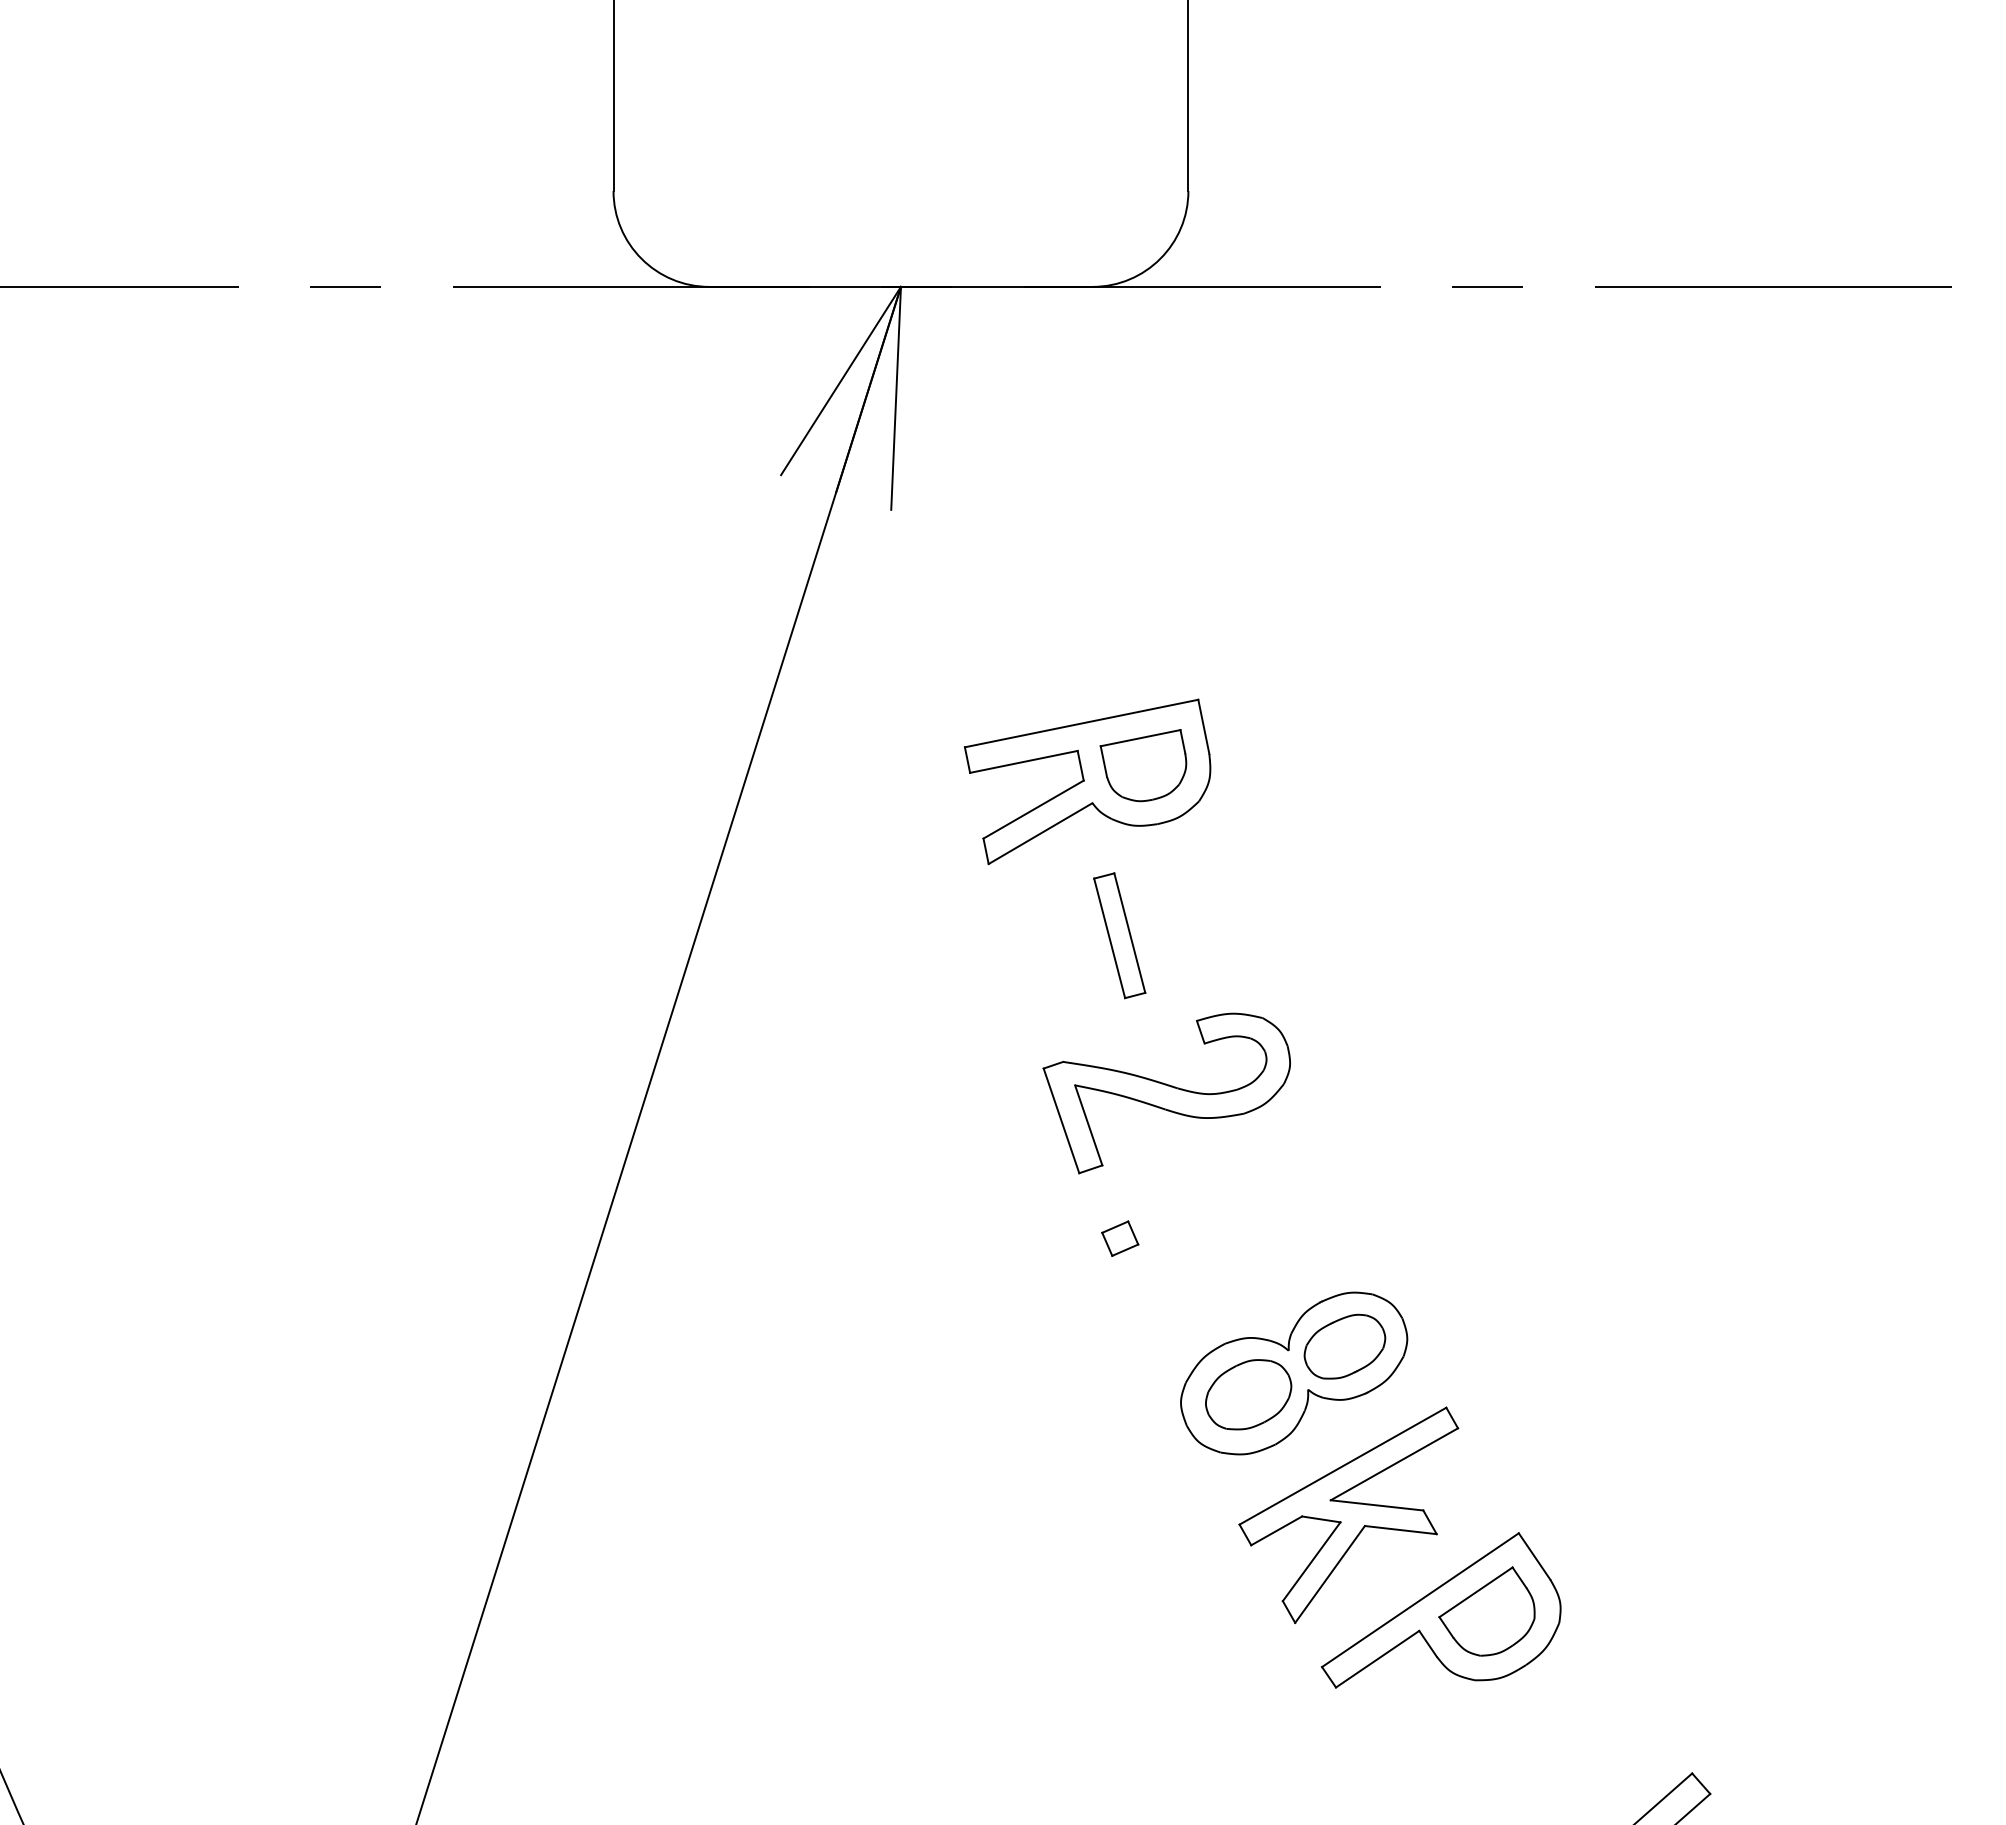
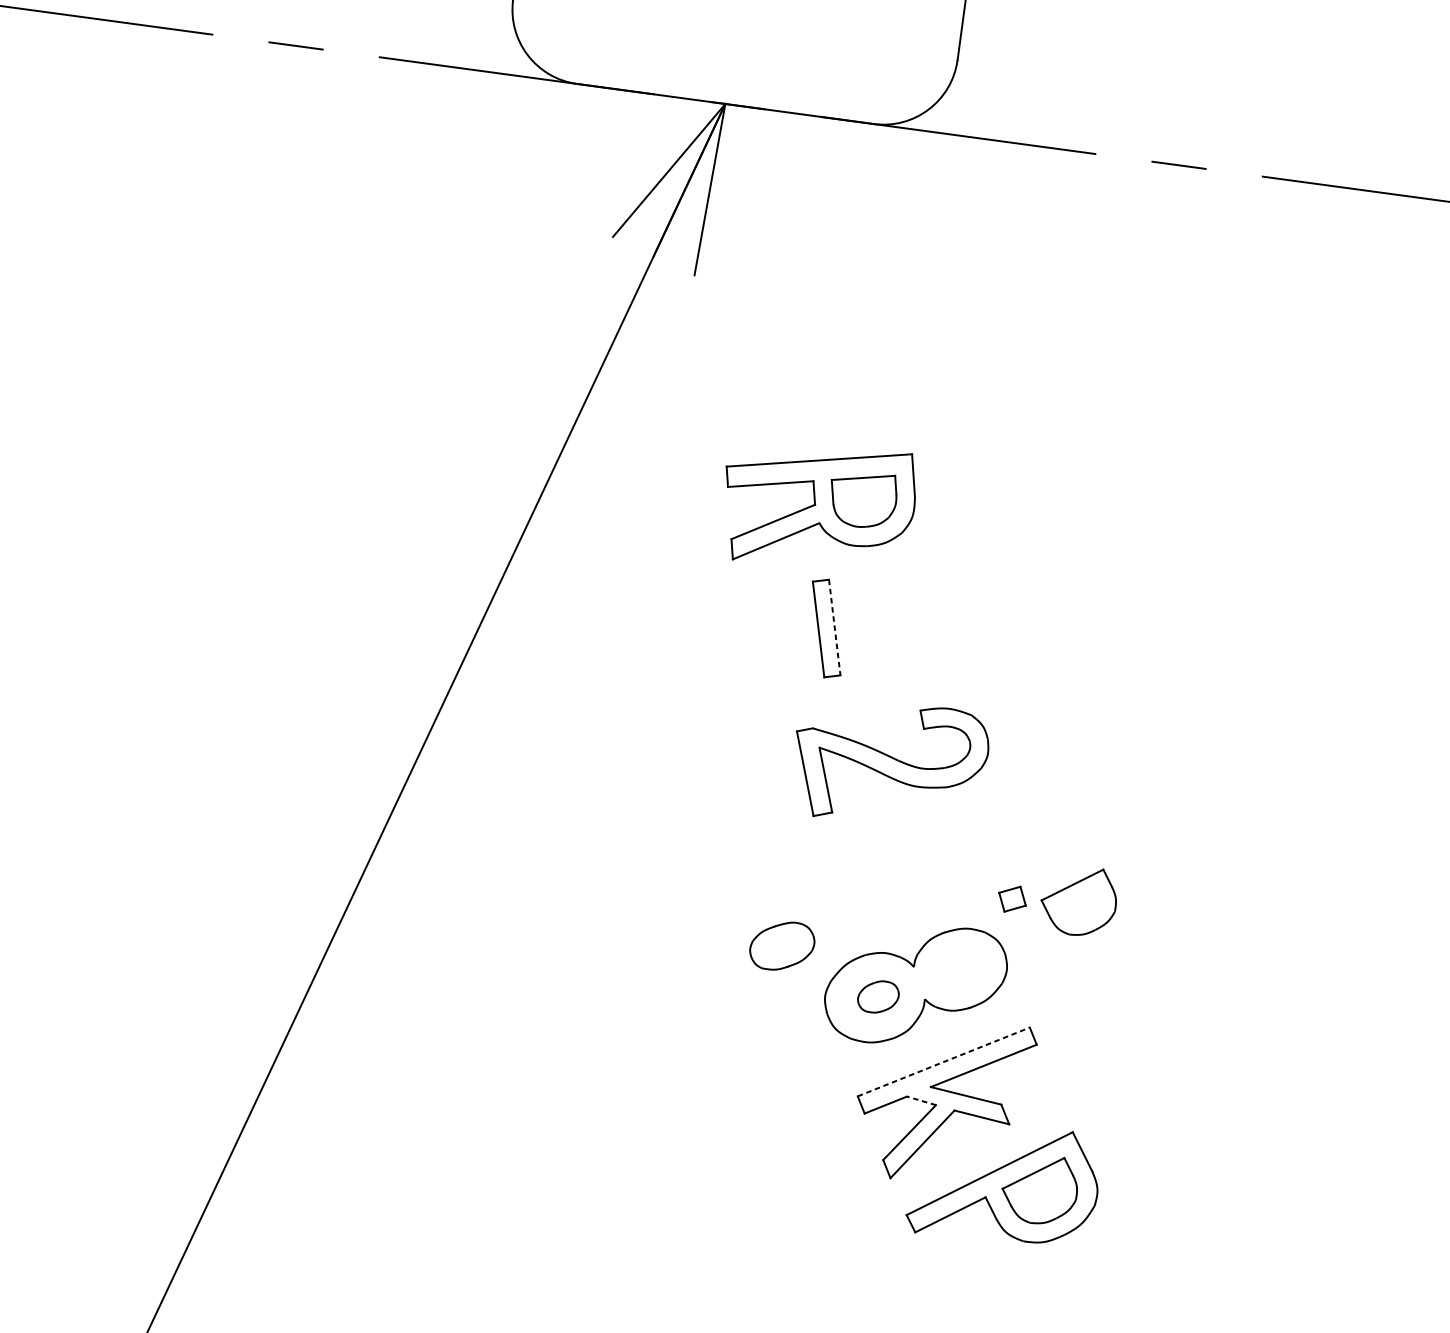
line: (1129, 933) -> (834, 627), solid -> dashed
part: (1166, 1093) -> (889, 763), moved
part: (1120, 1238) -> (1012, 899), moved
part: (1486, 1238) -> (1078, 900), added
part: (1344, 1346) -> (782, 945), moved
part: (1248, 1394) -> (878, 996), size x0.6
line: (1342, 1466) -> (943, 1062), solid -> dashed
line: (1320, 1519) -> (920, 1100), solid -> dashed

